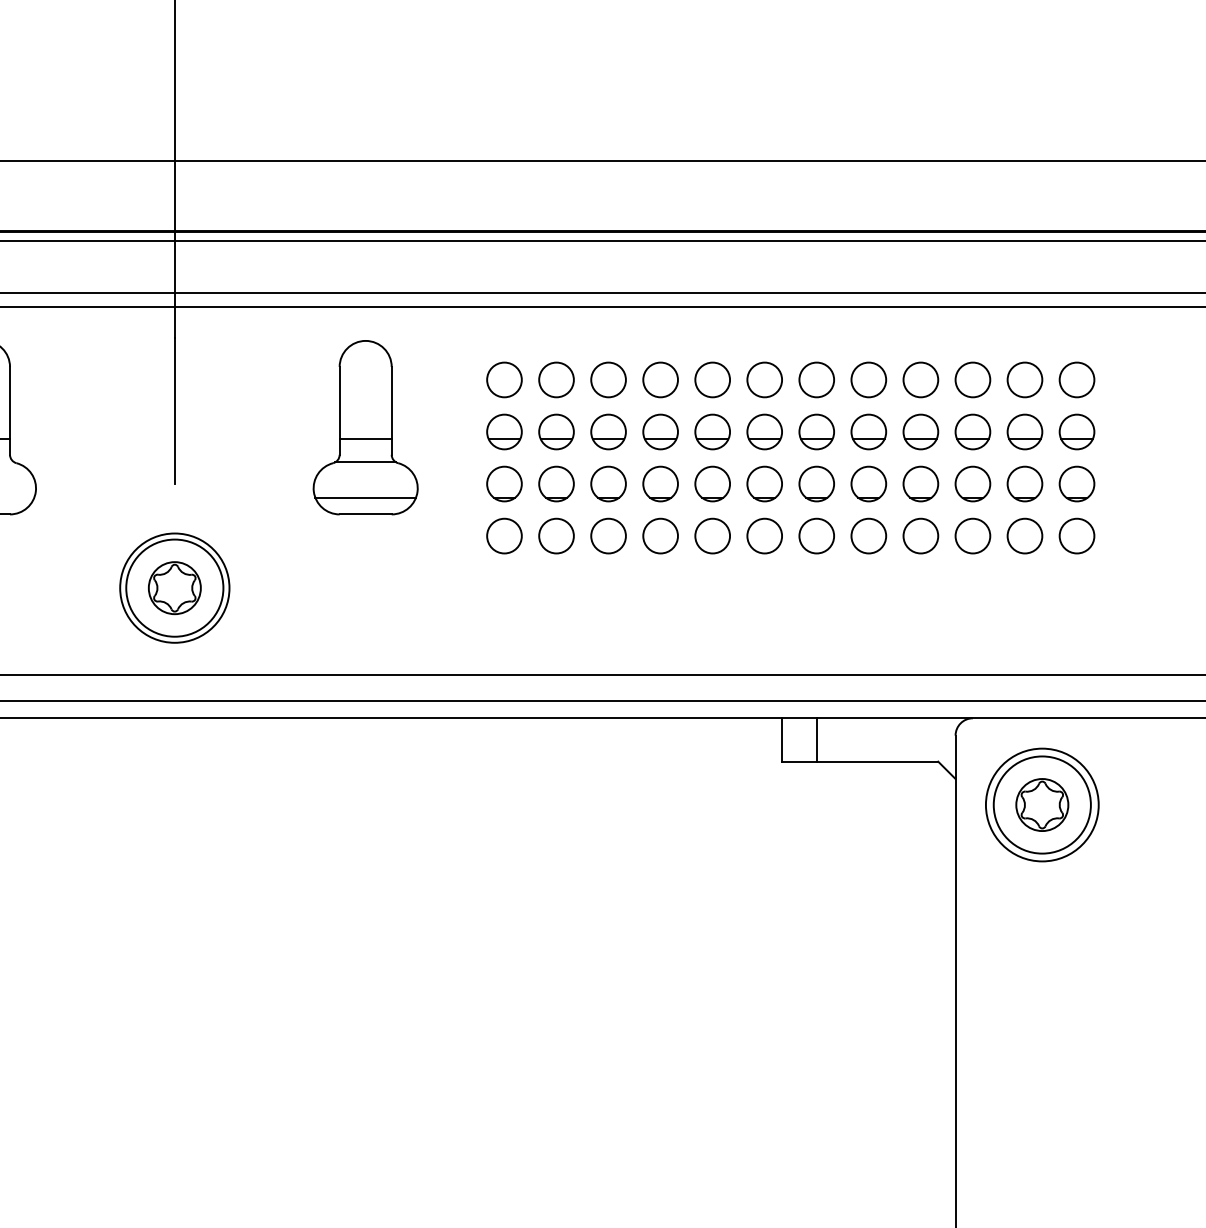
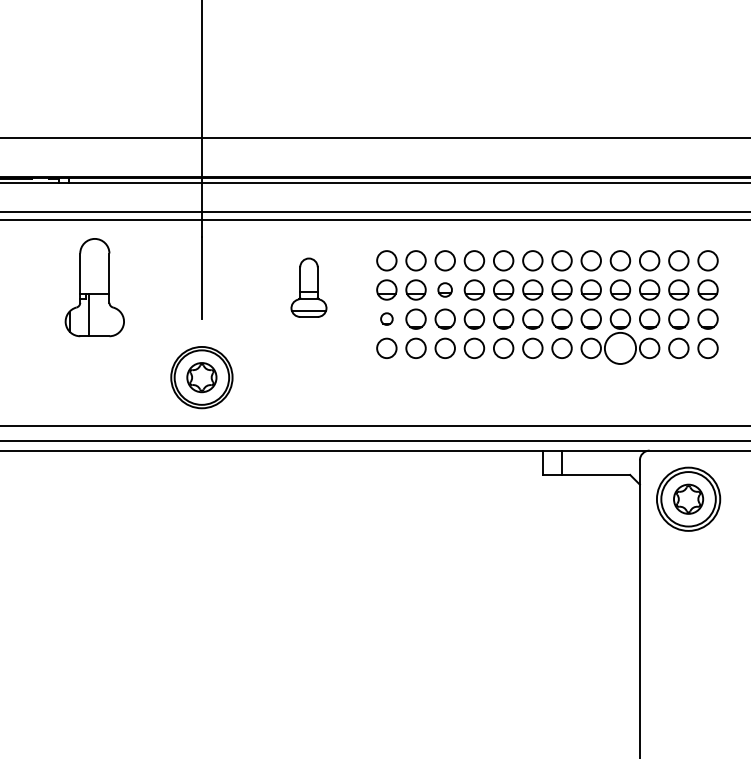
part: (364, 427) -> (308, 287), size x0.6
part: (607, 431) -> (444, 289), size x0.7
circle: (503, 482) -> (386, 318), size x0.6
circle: (920, 536) -> (620, 348), size x1.6

